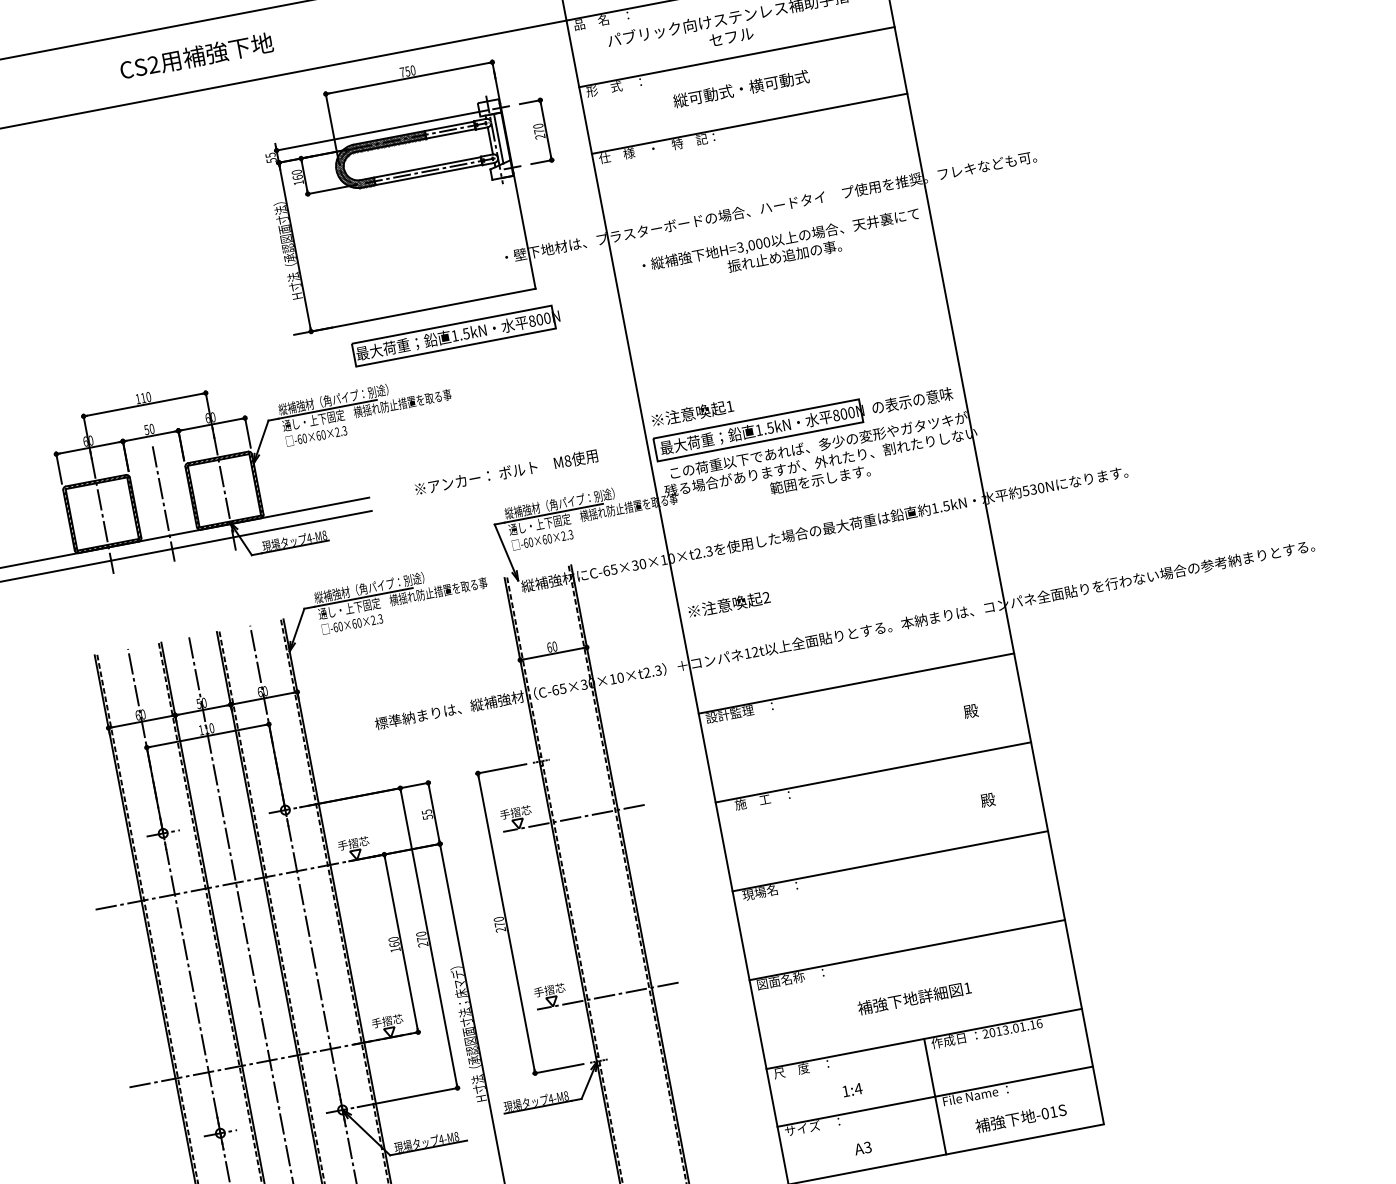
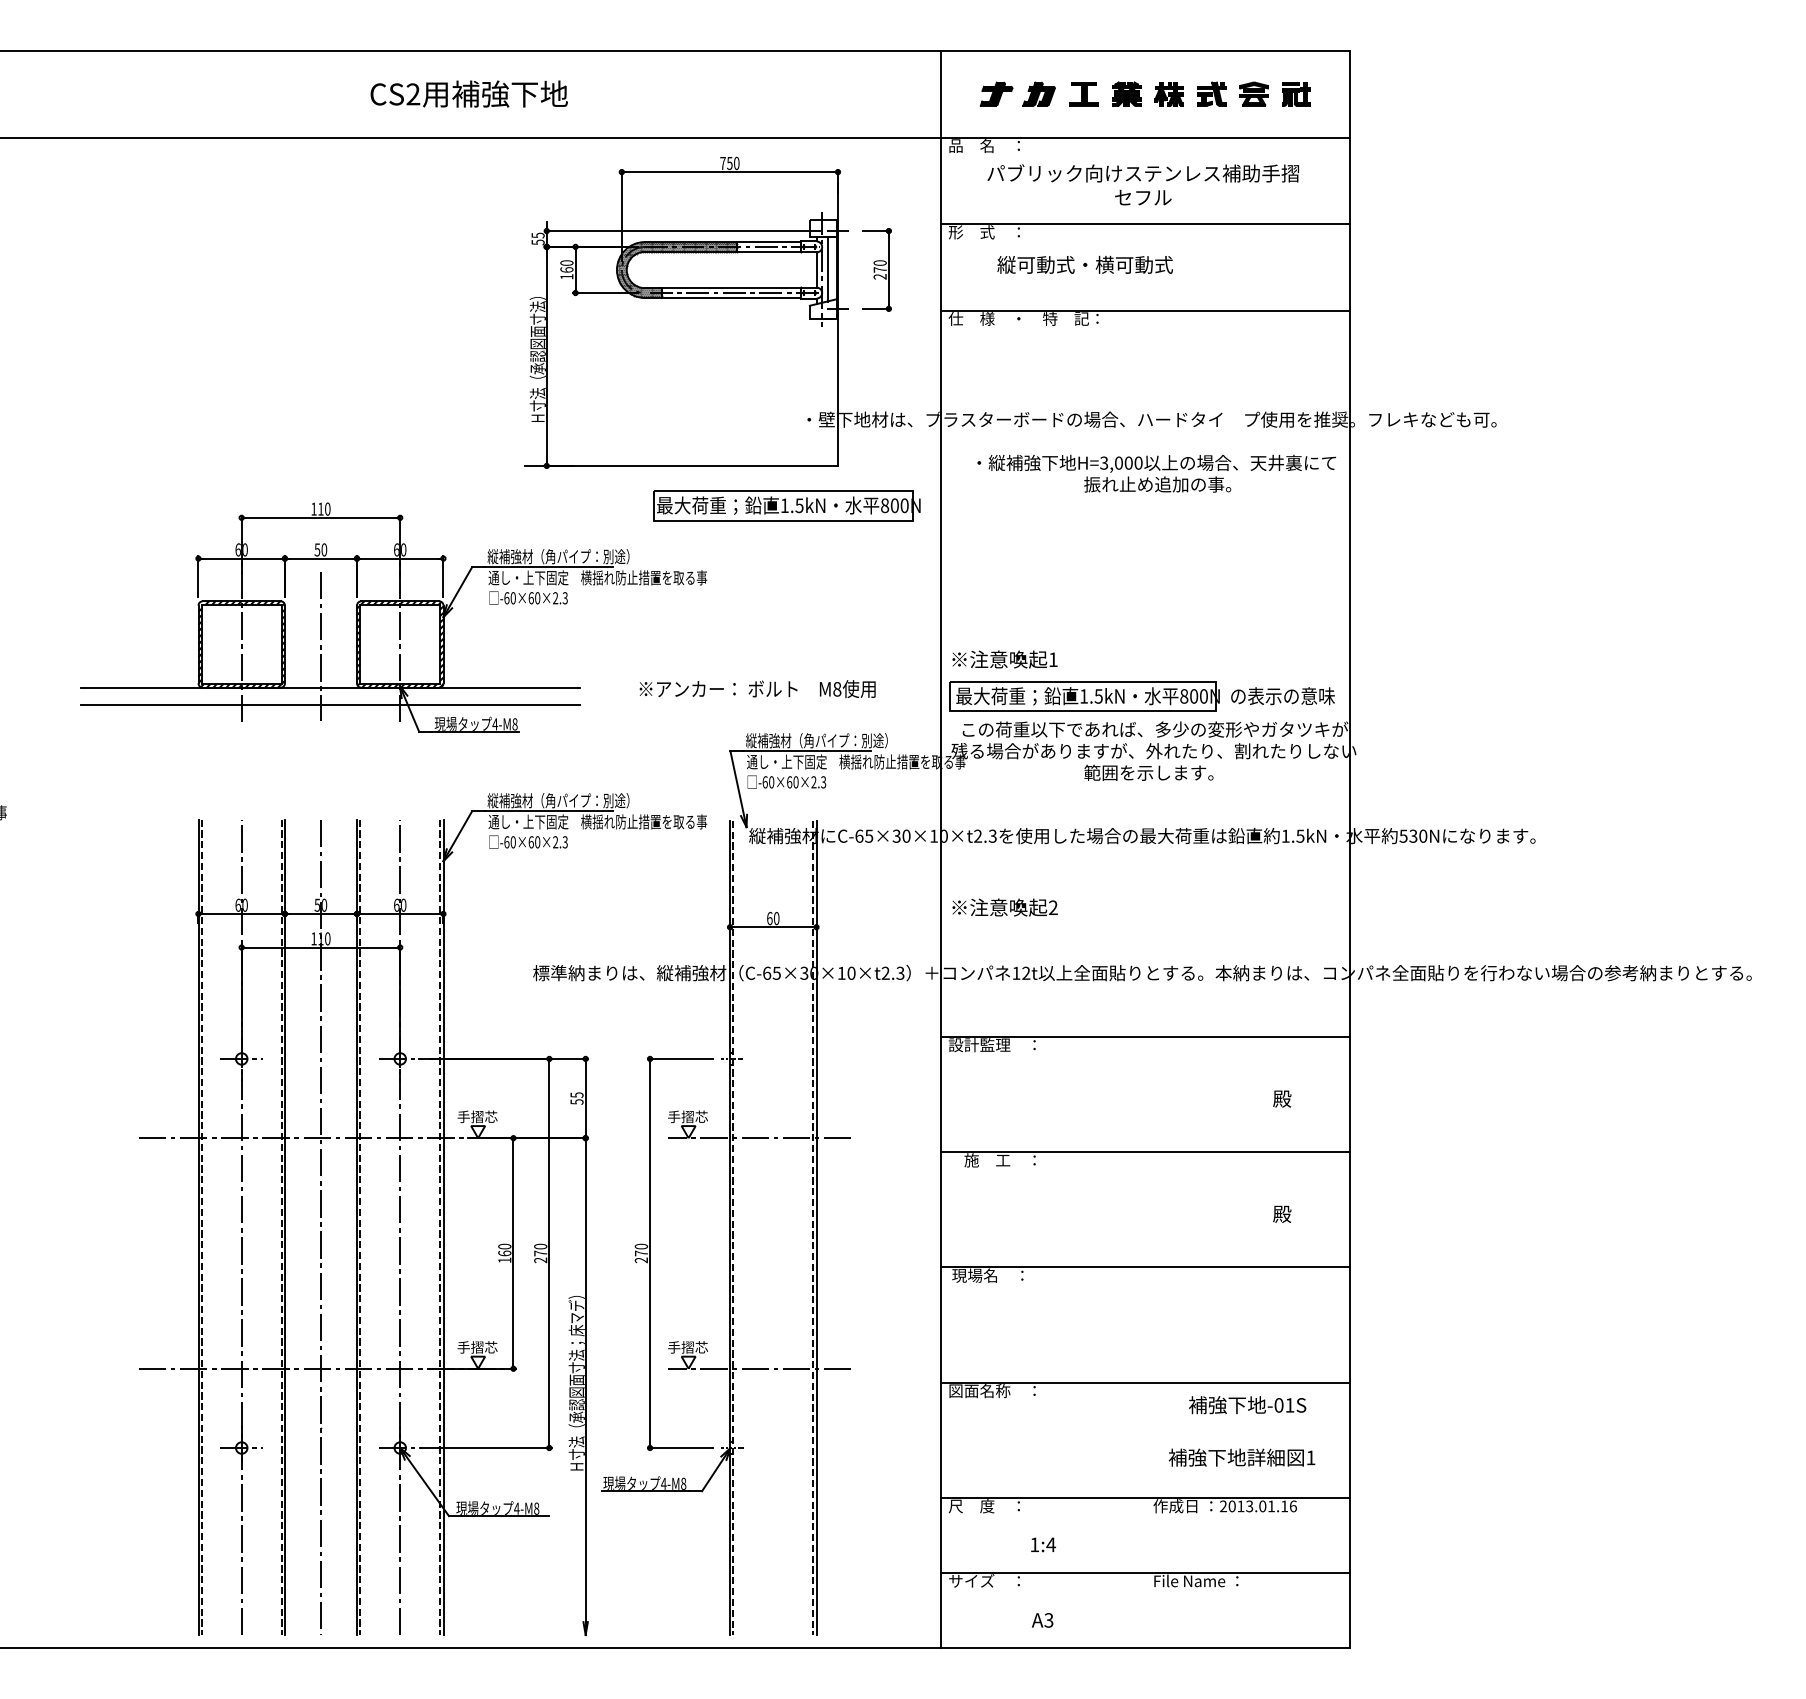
text: (740, 88) -> (1084, 264), moved
part: (456, 335) -> (786, 505), moved
text: (914, 998) -> (1241, 1457), moved
line: (935, 1096) -> (1145, 1572), removed
text: (1020, 1118) -> (1247, 1405), moved

